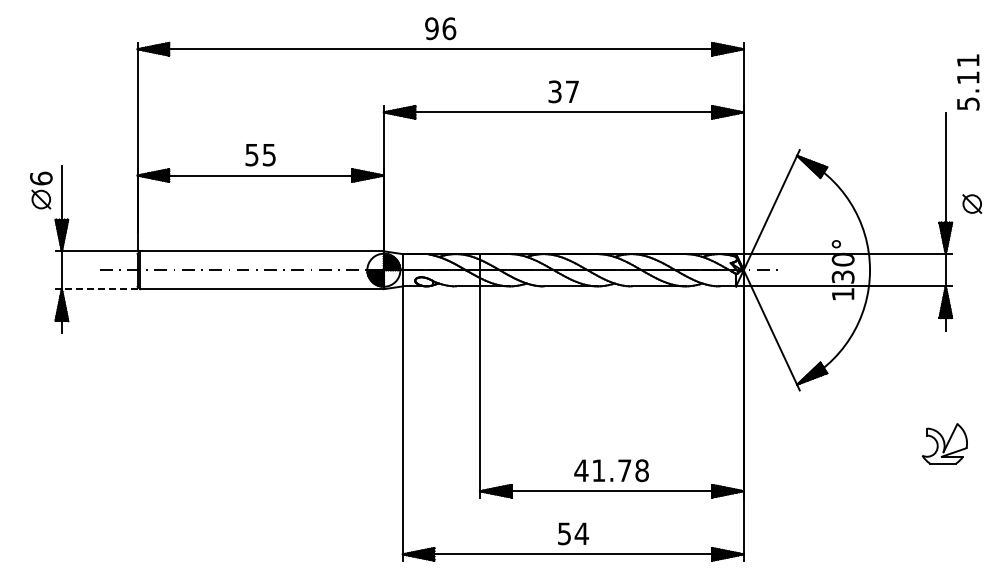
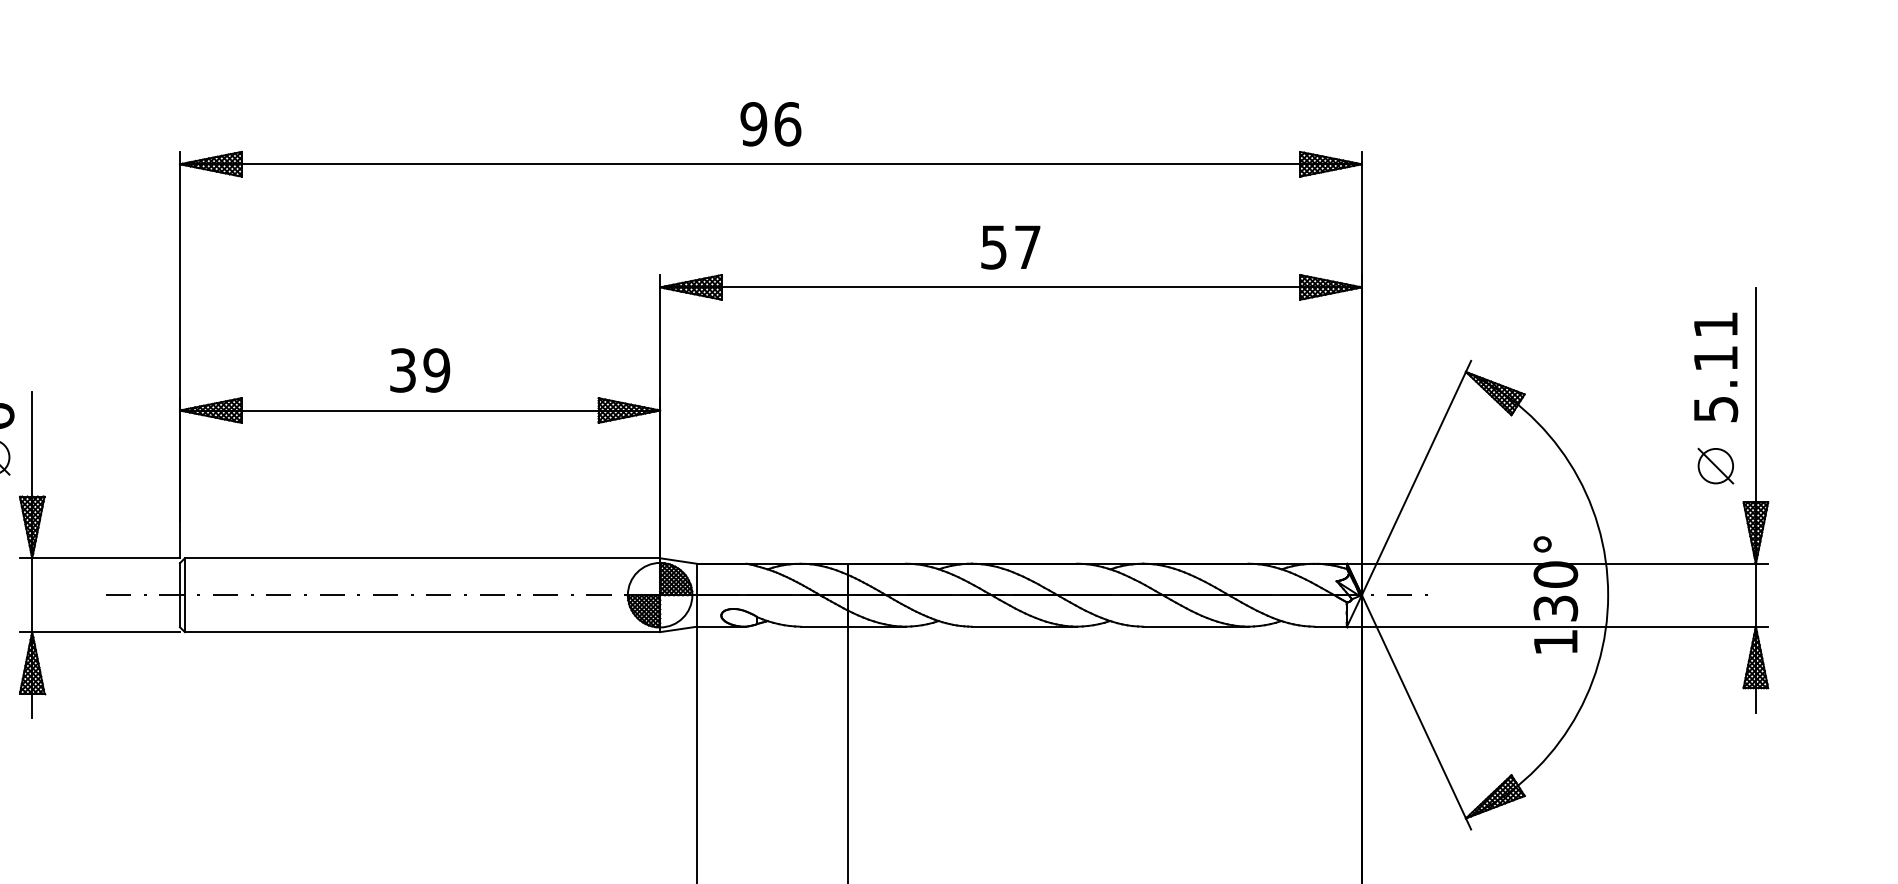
text: (968, 82) -> (1716, 367), moved
text: (555, 91) -> (994, 246), 37 -> 57
text: (261, 154) -> (421, 369), 55 -> 39
part: (972, 203) -> (1716, 465), moved
line: (99, 289) -> (105, 632), dashed -> solid

